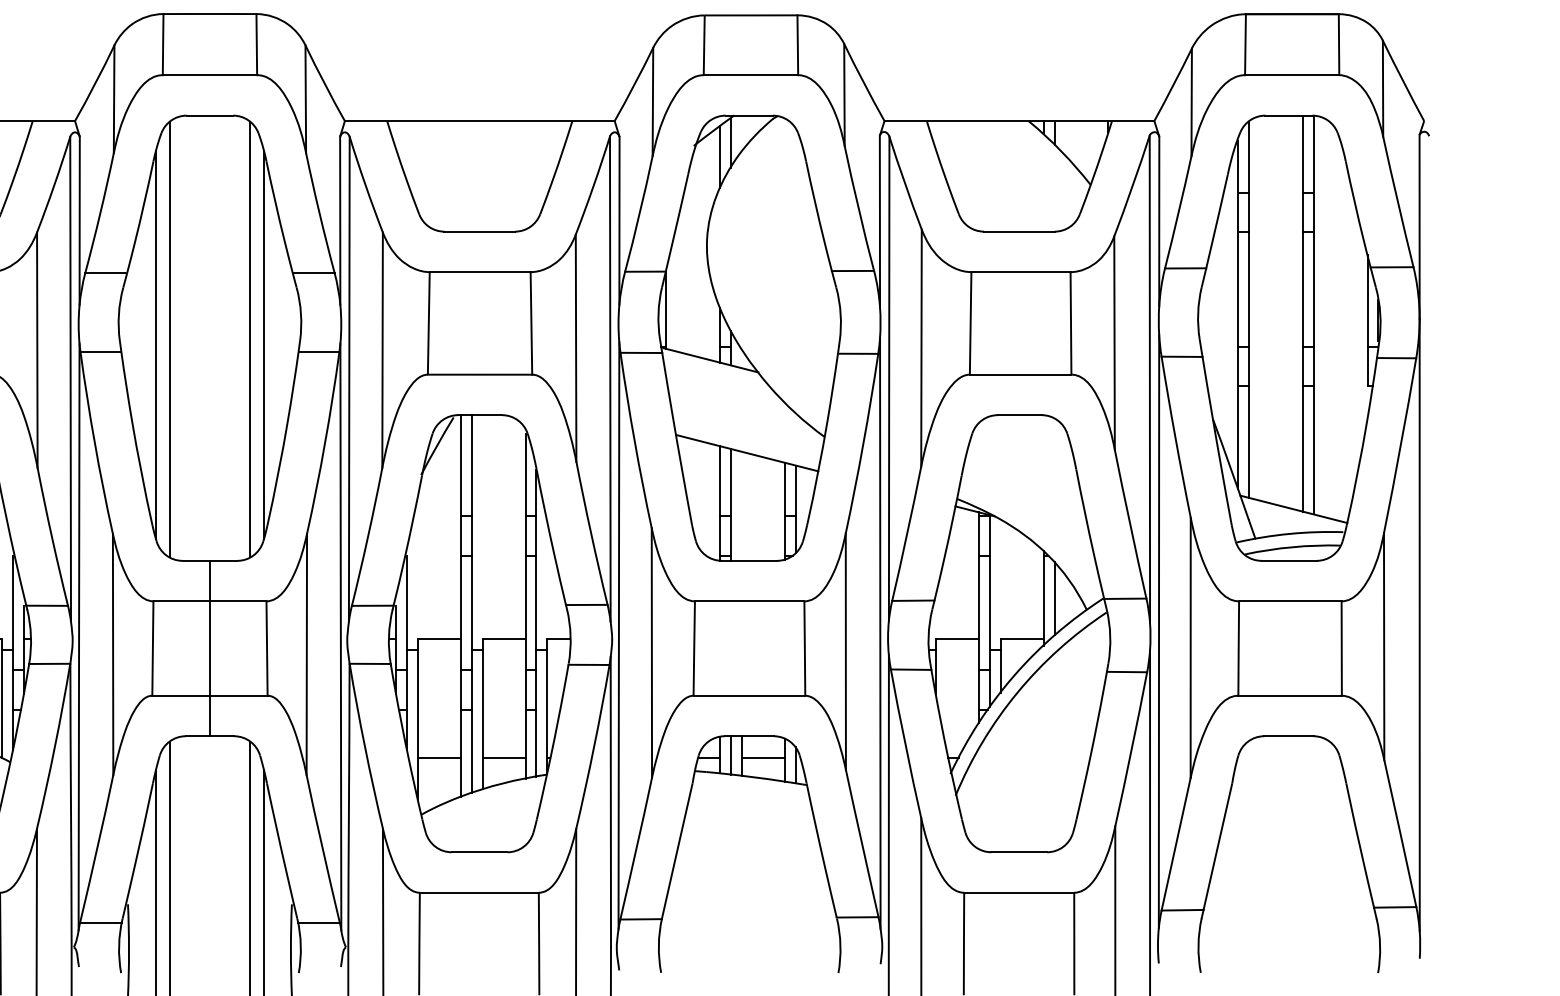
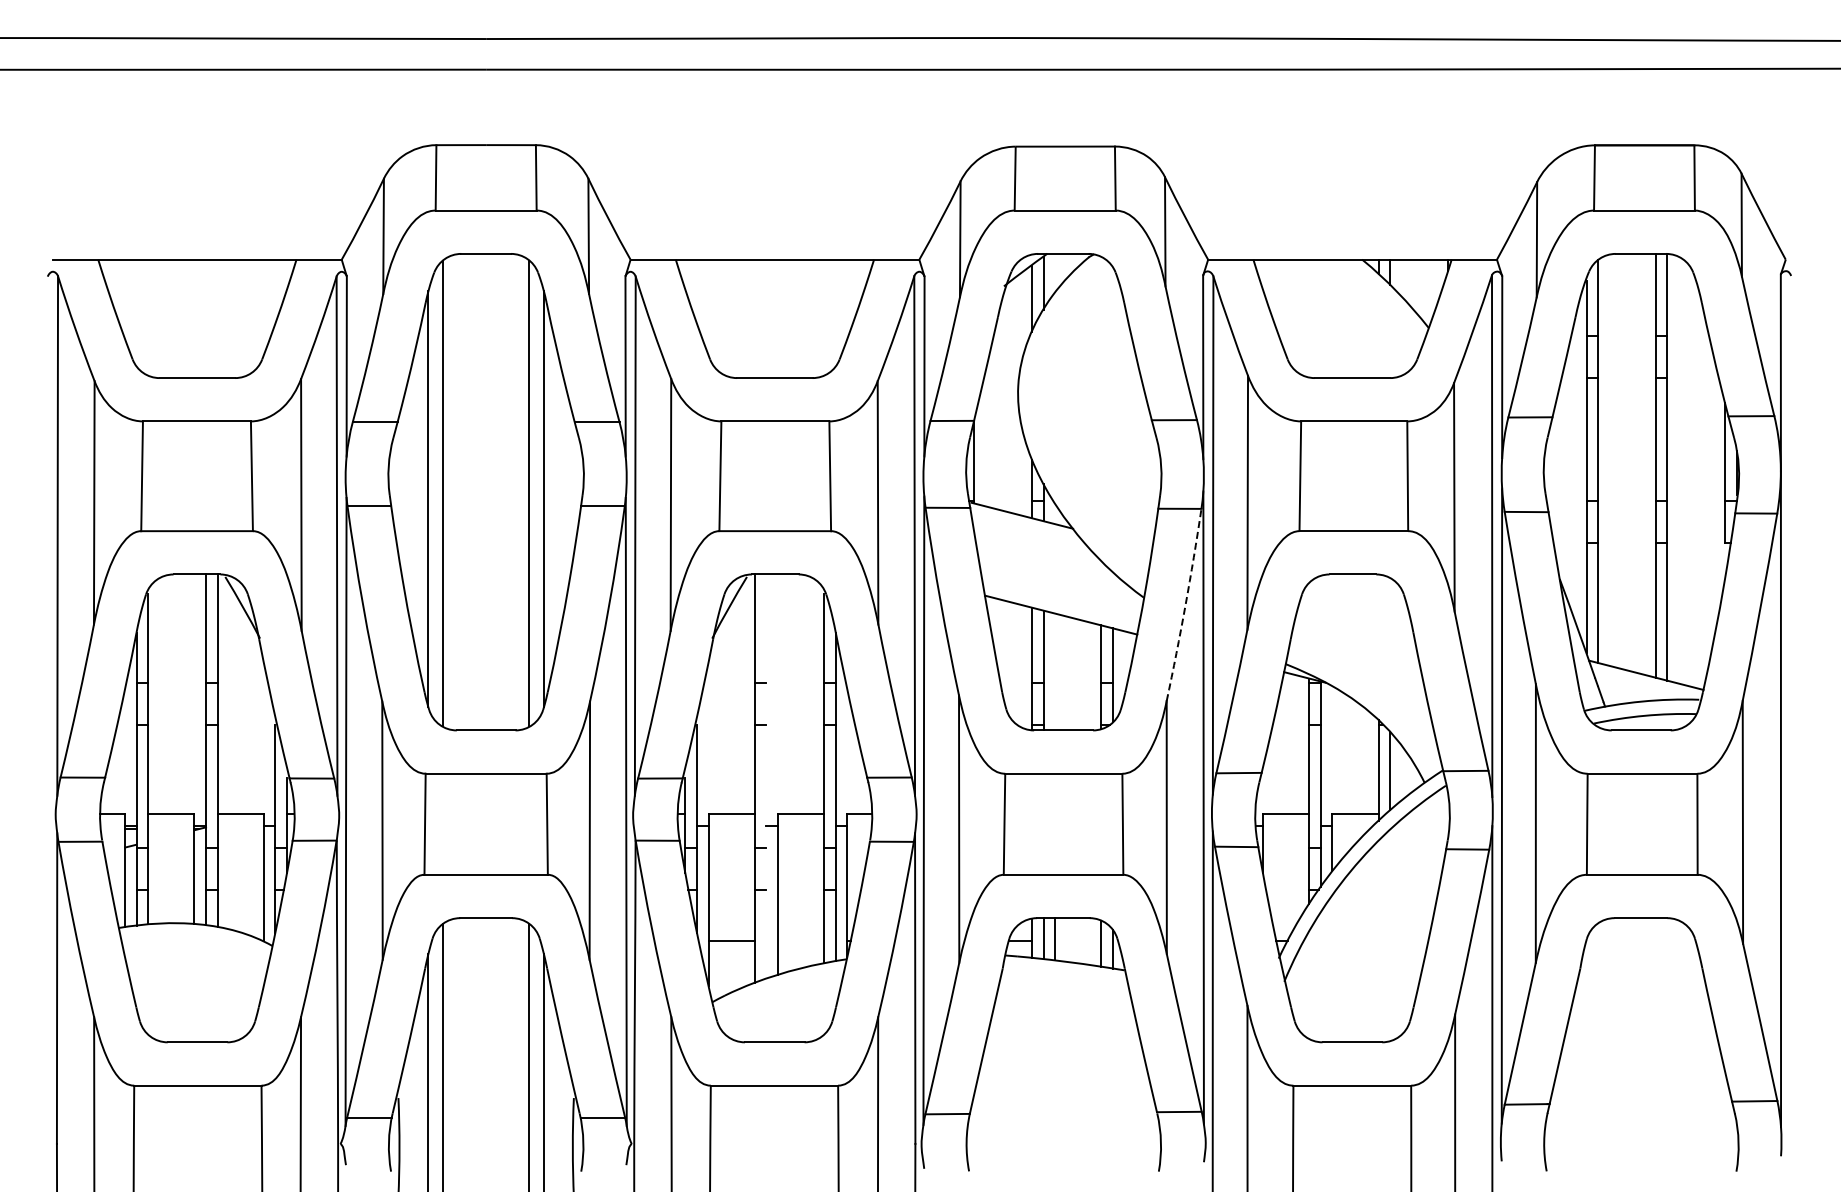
arc: (863, 444) -> (1185, 605), solid -> dashed
line: (471, 603) -> (766, 776), removed
line: (210, 648) -> (486, 824), removed
line: (503, 758) -> (800, 941), removed
line: (763, 758) -> (1078, 941), removed

